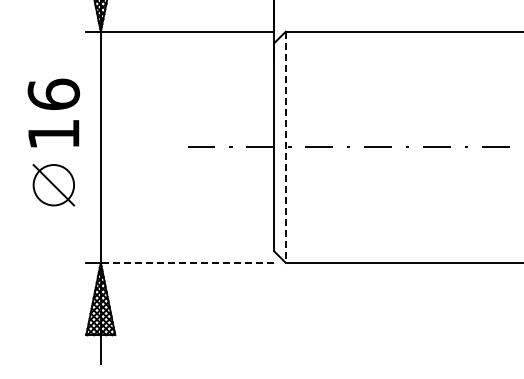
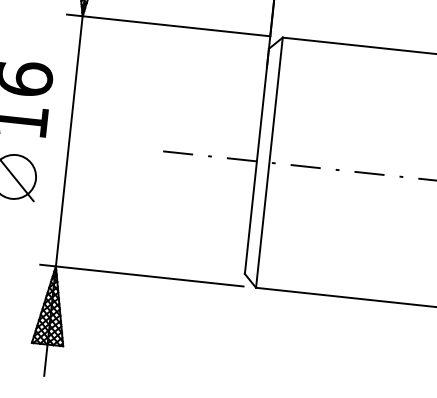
line: (285, 147) -> (269, 162), dashed -> solid
line: (187, 262) -> (149, 276), dashed -> solid

